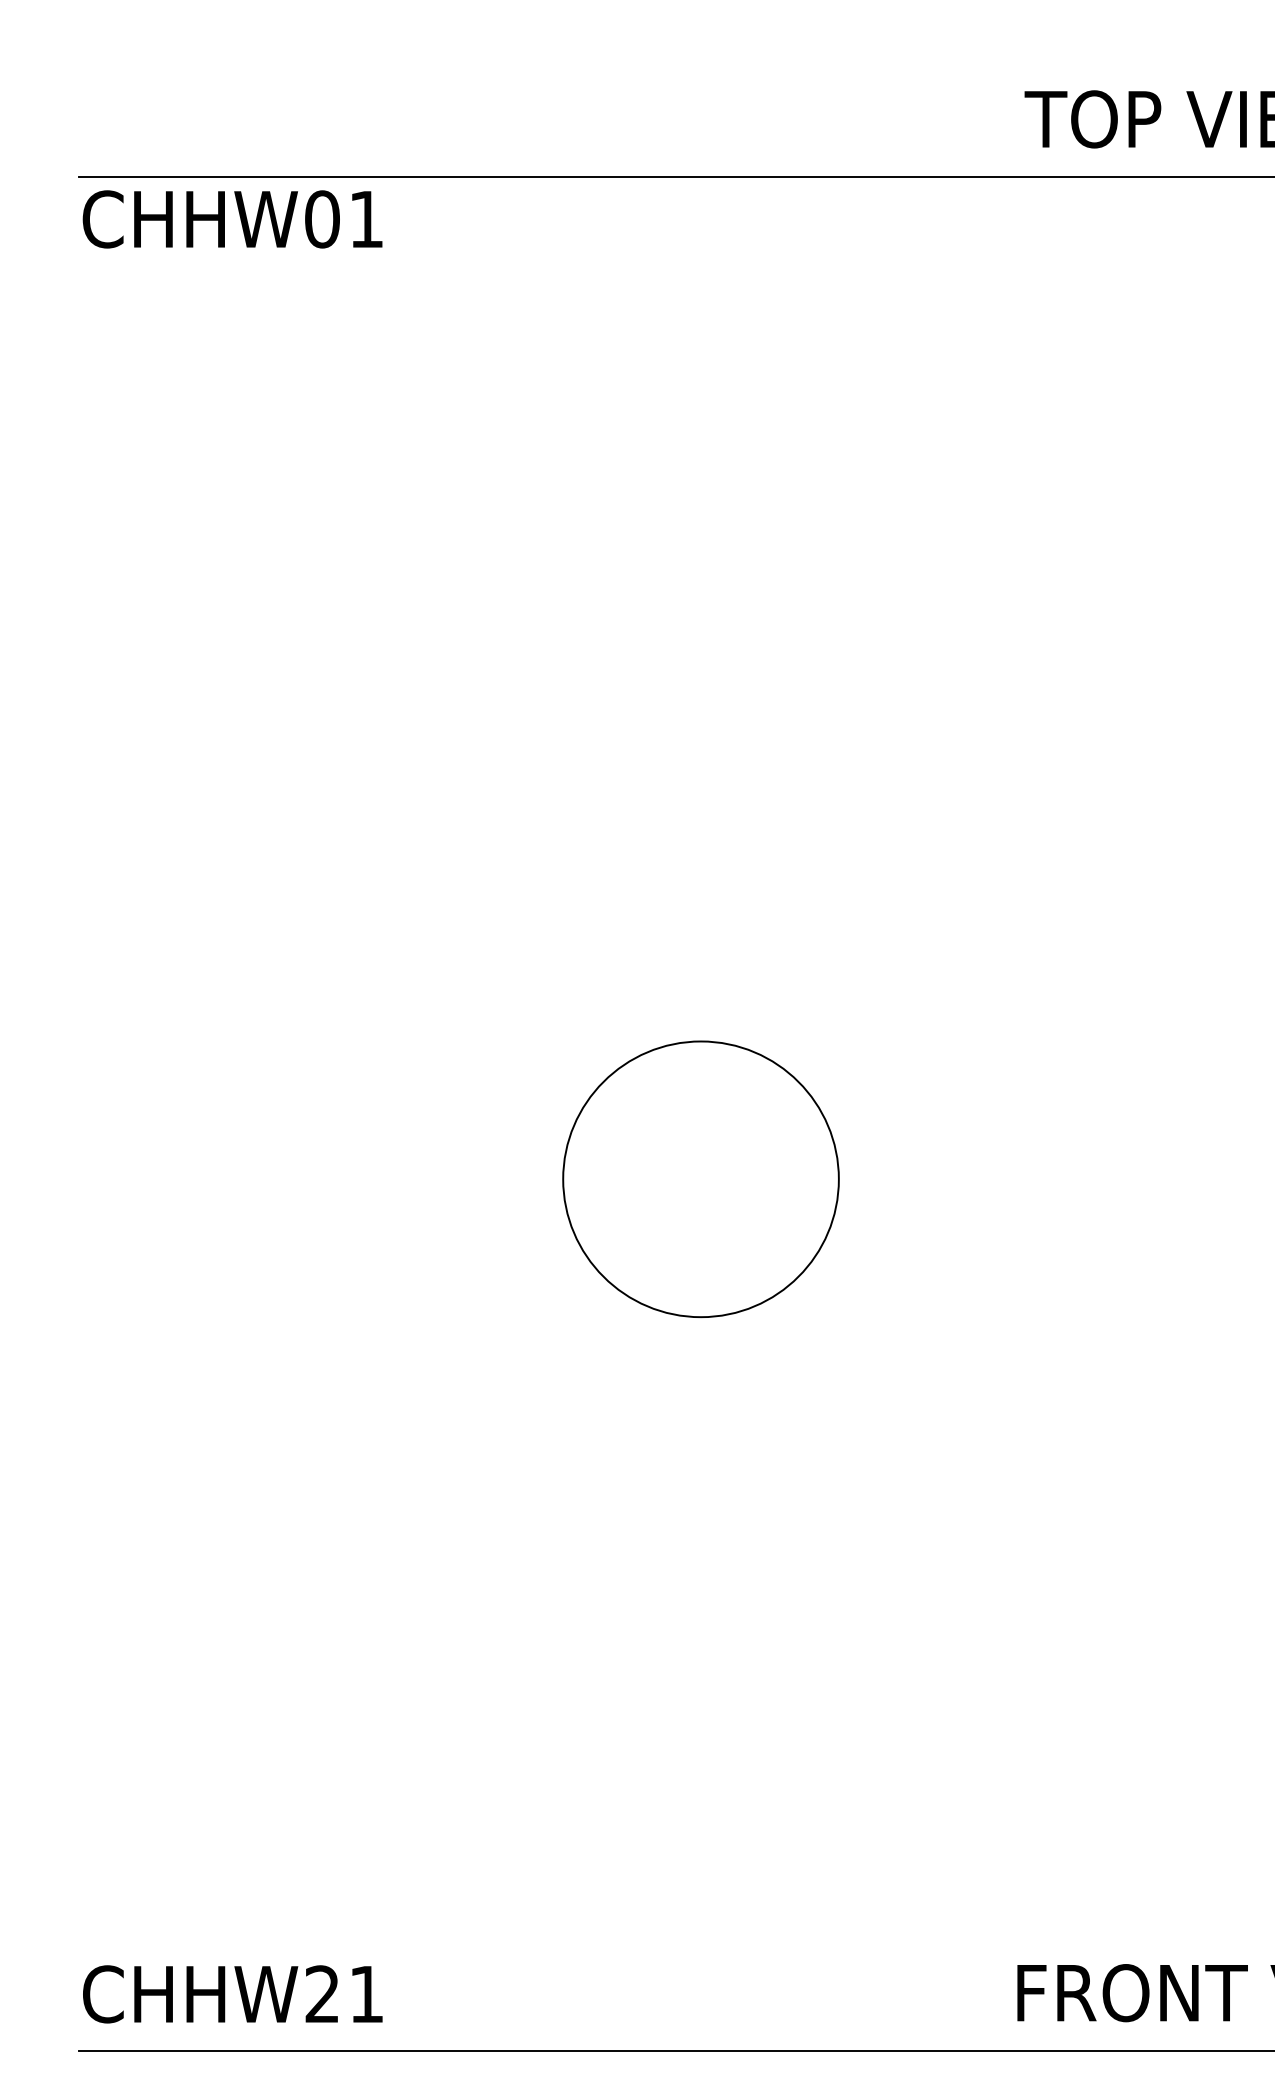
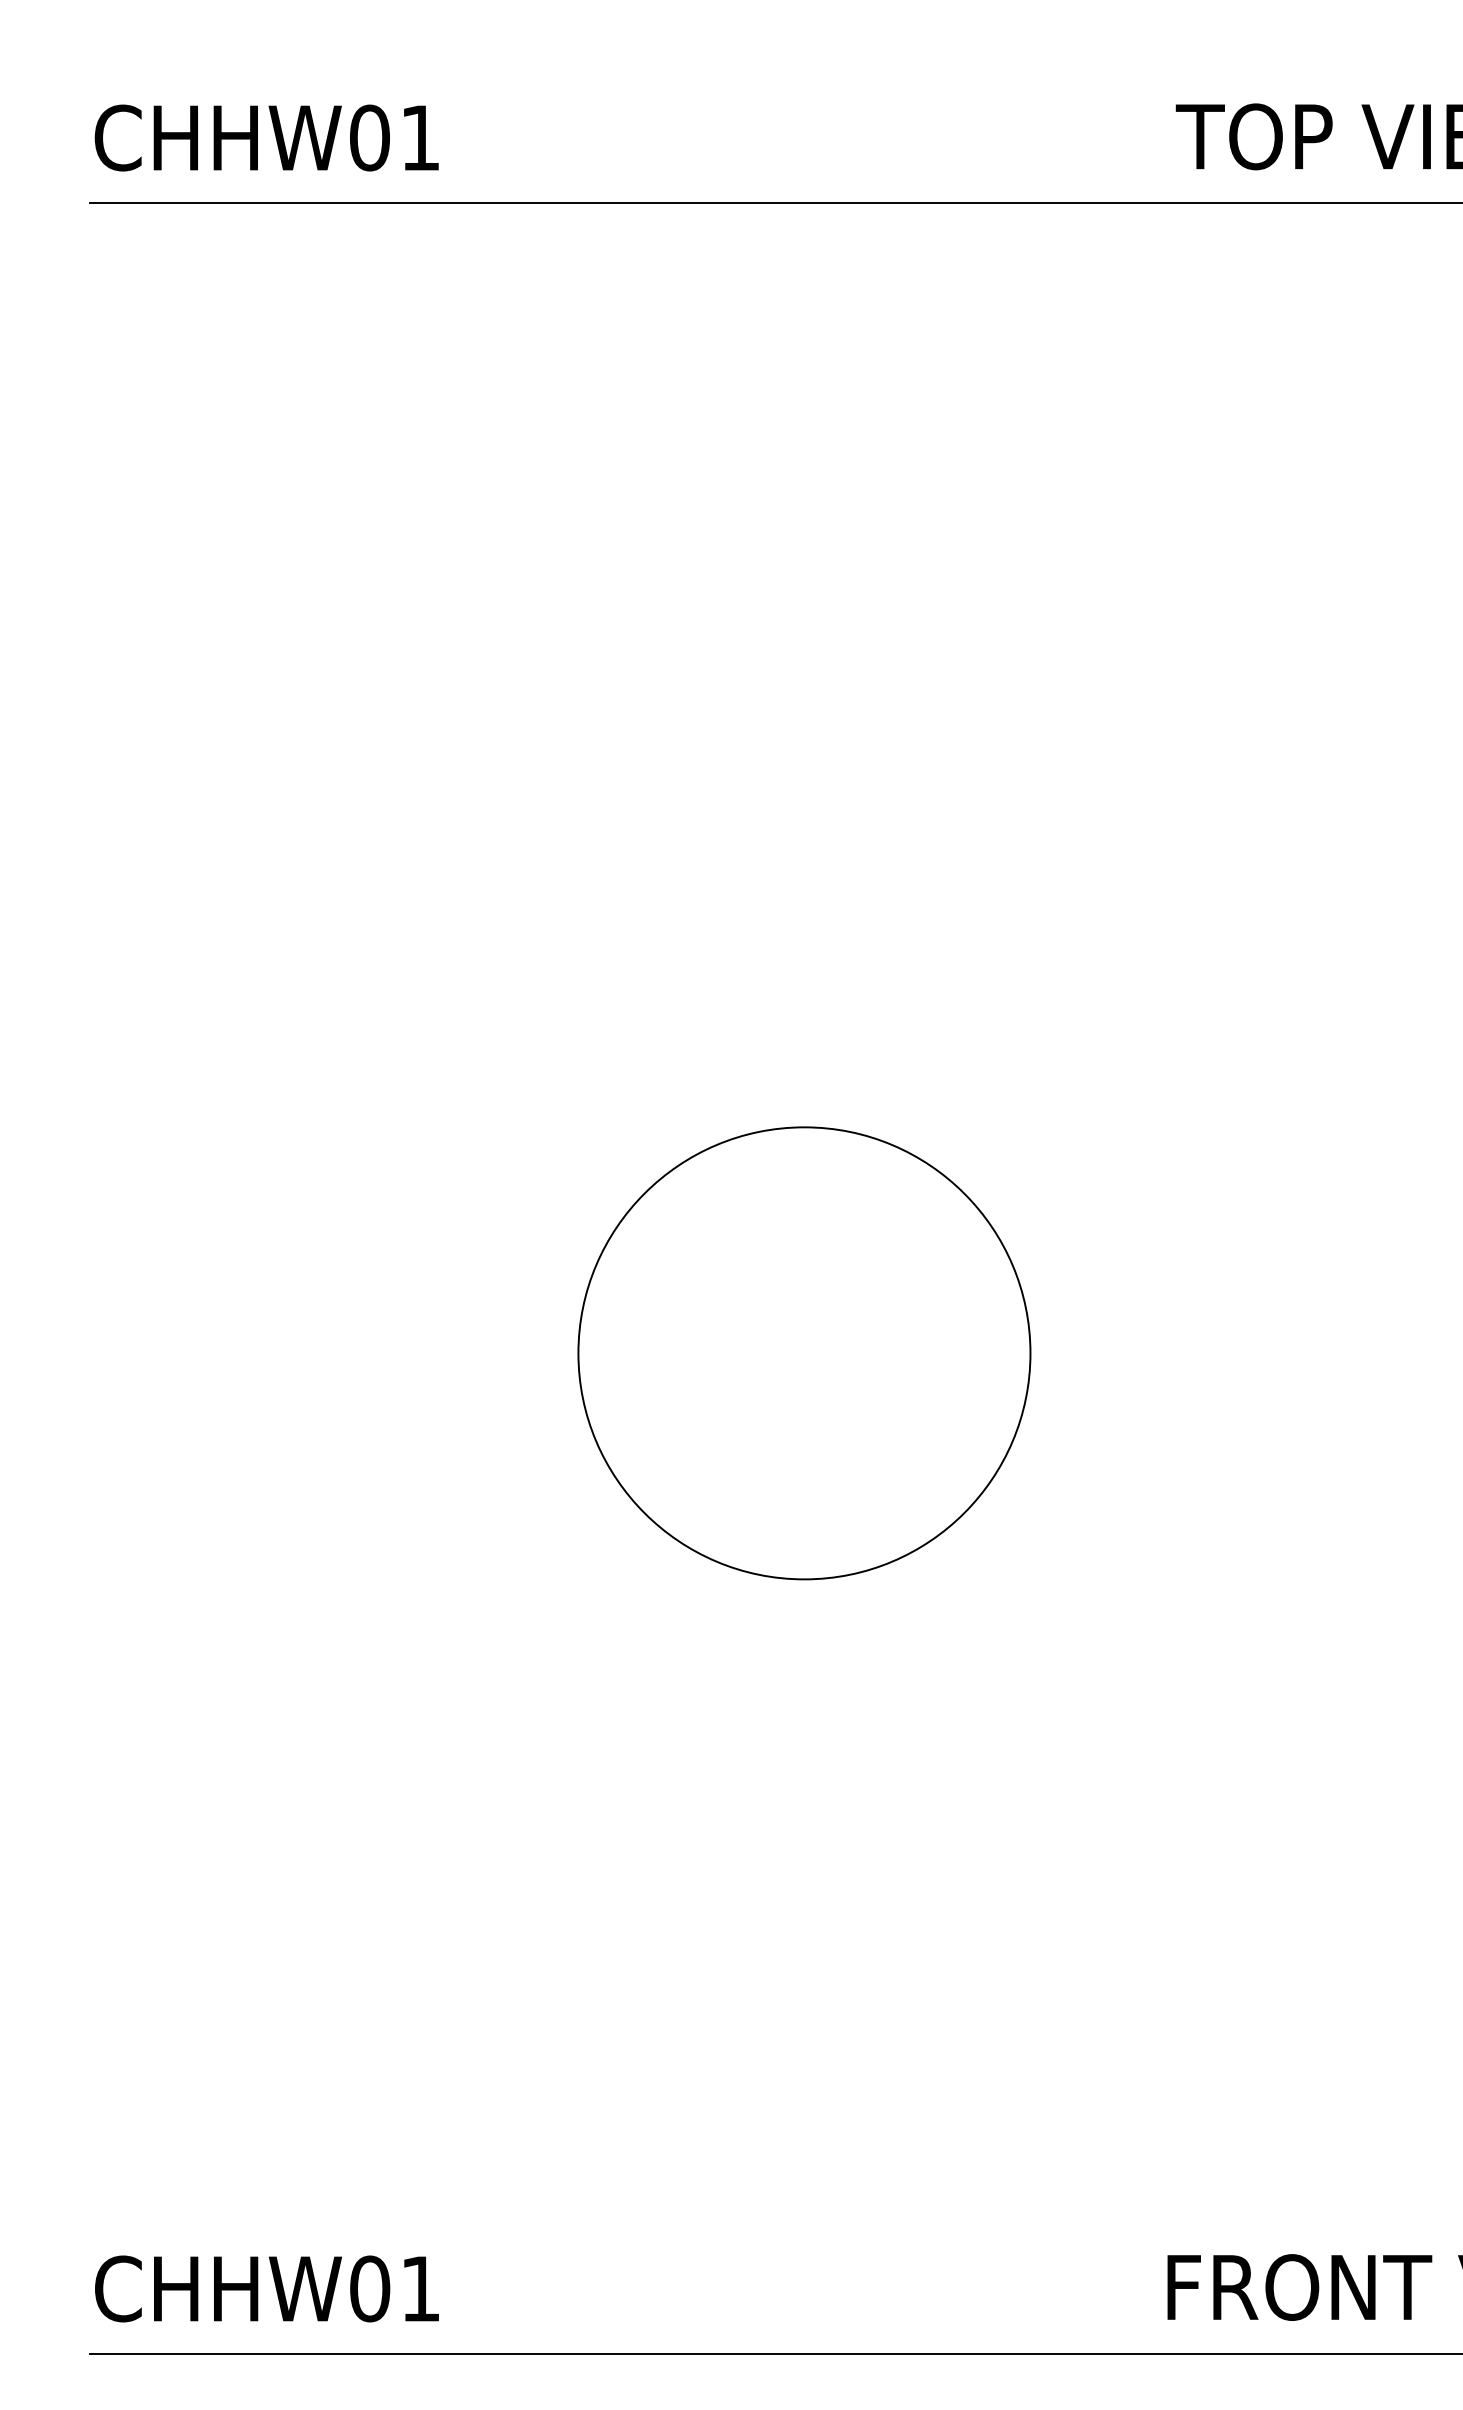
text: (232, 219) -> (266, 138), moved
part: (700, 1179) -> (803, 1353), size x1.43
text: (322, 1994) -> (369, 2289), CHHW21 -> CHHW01

